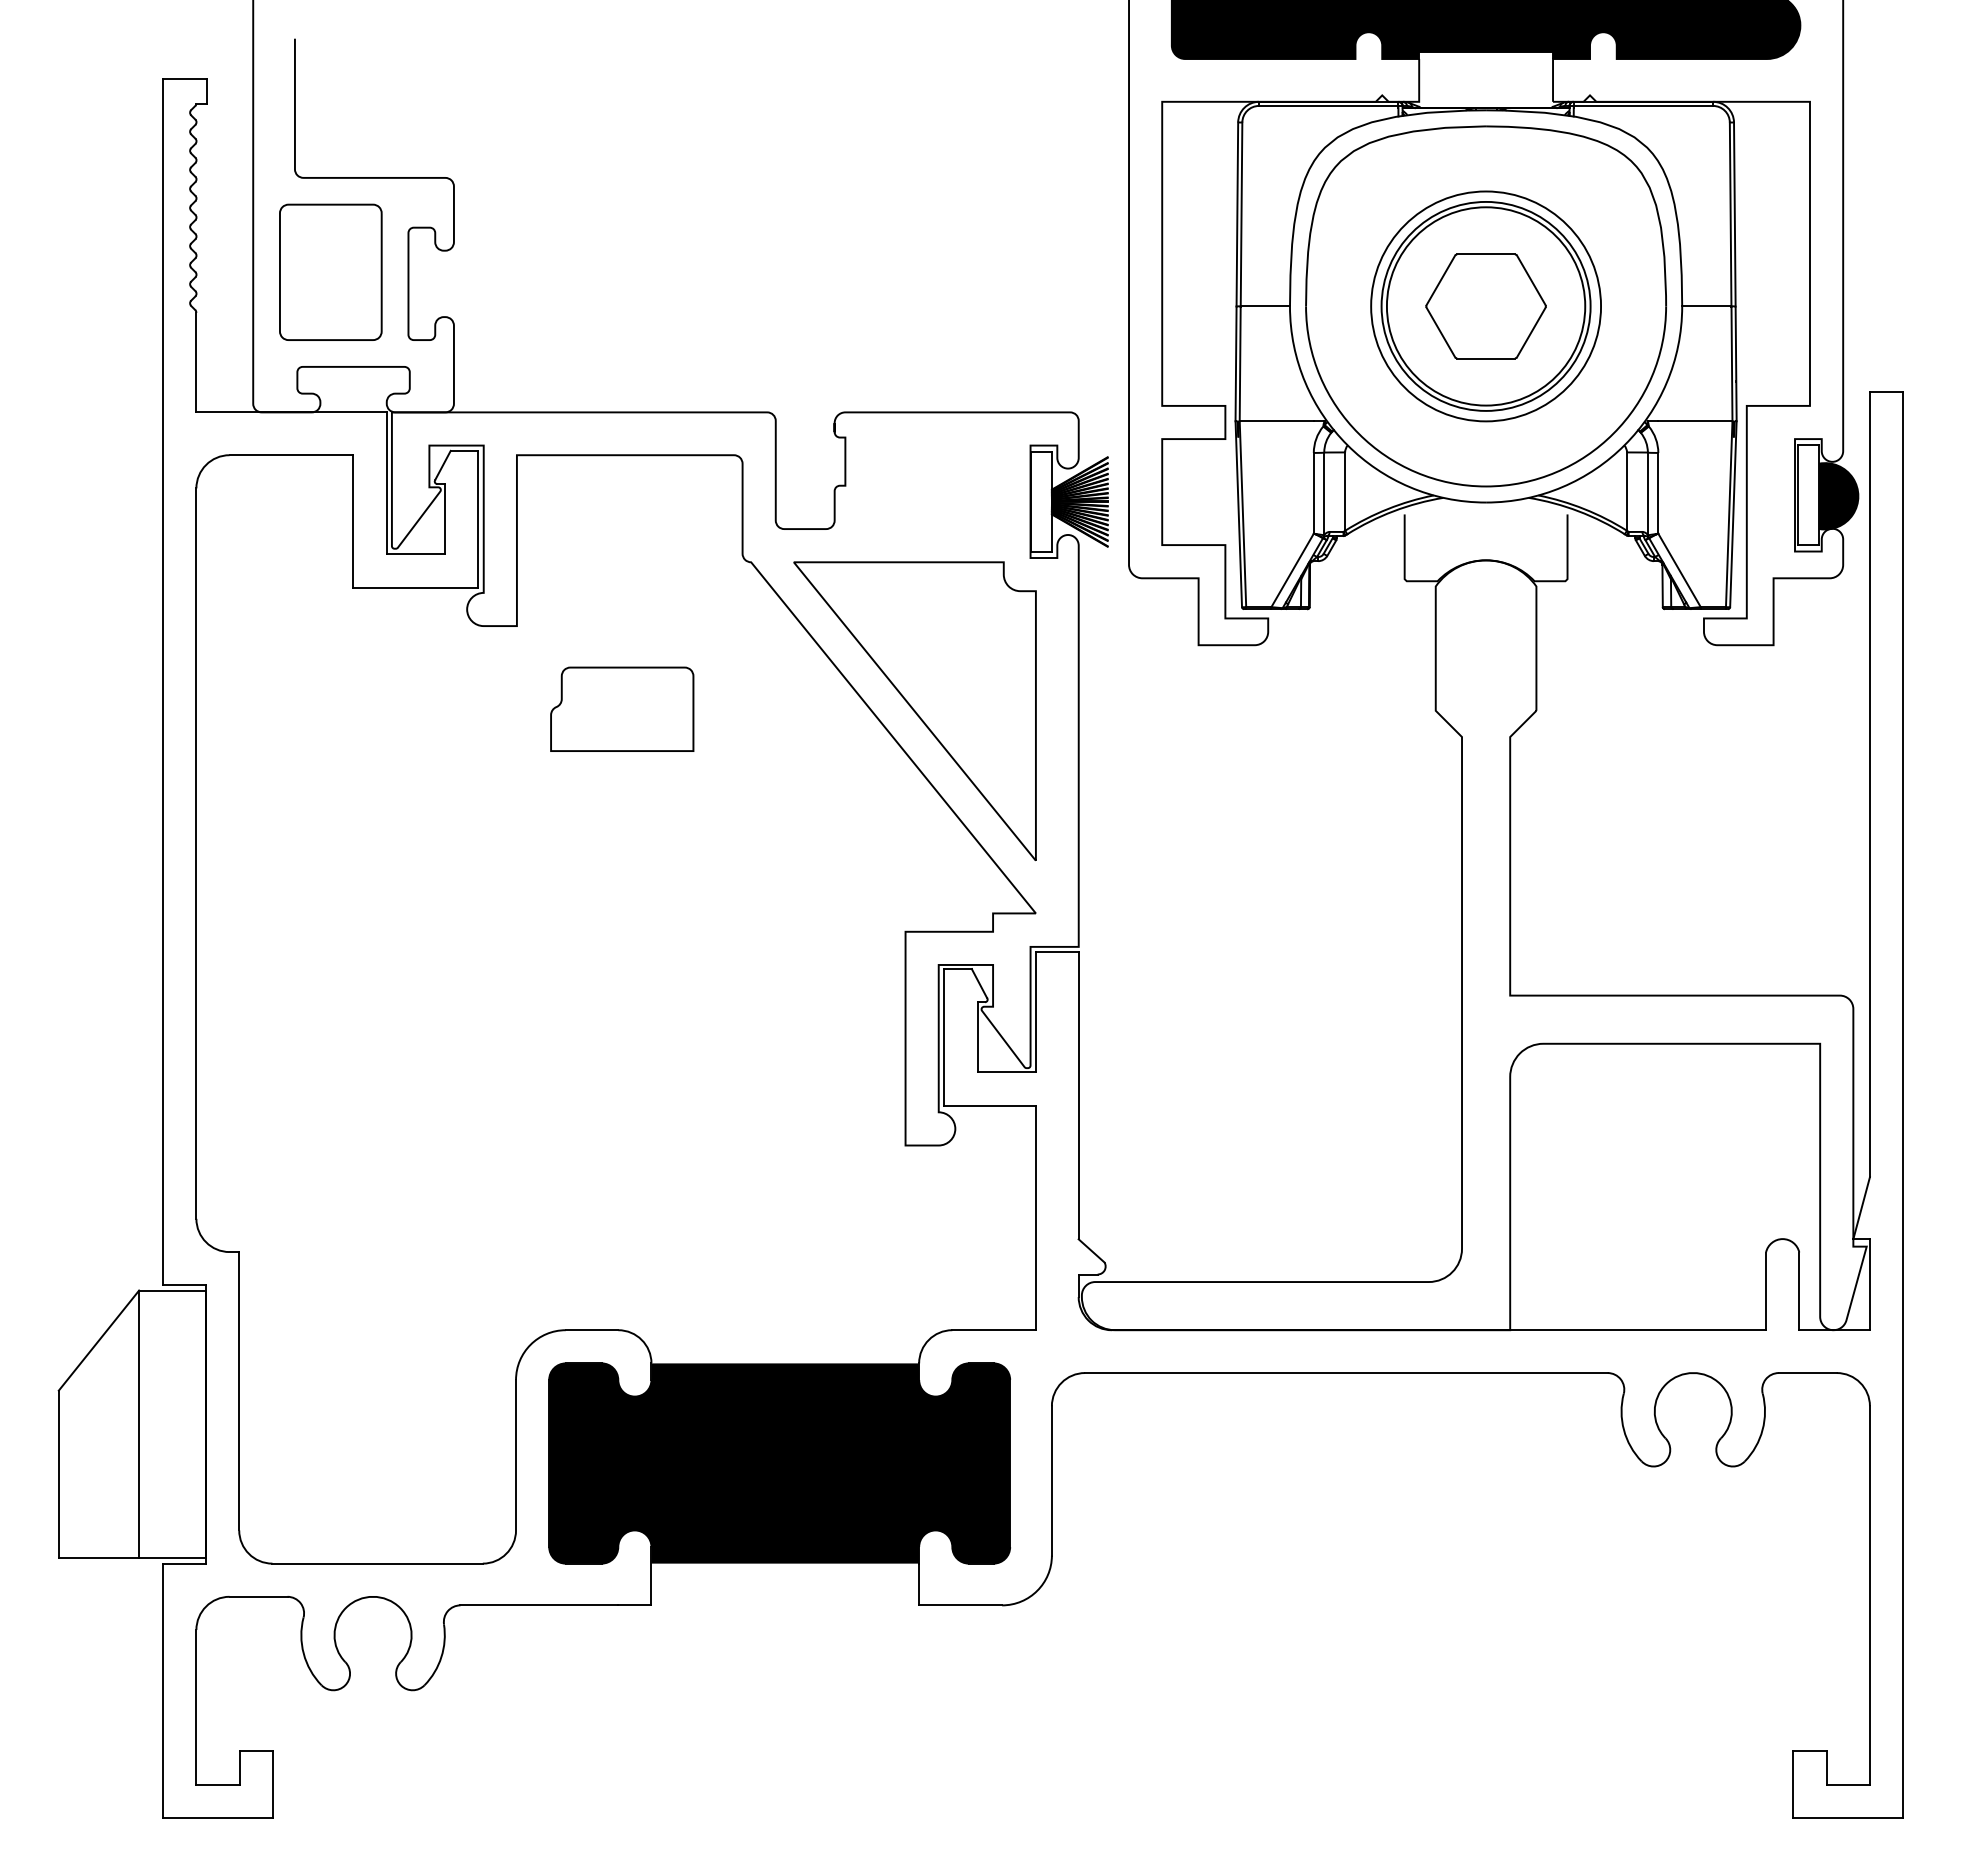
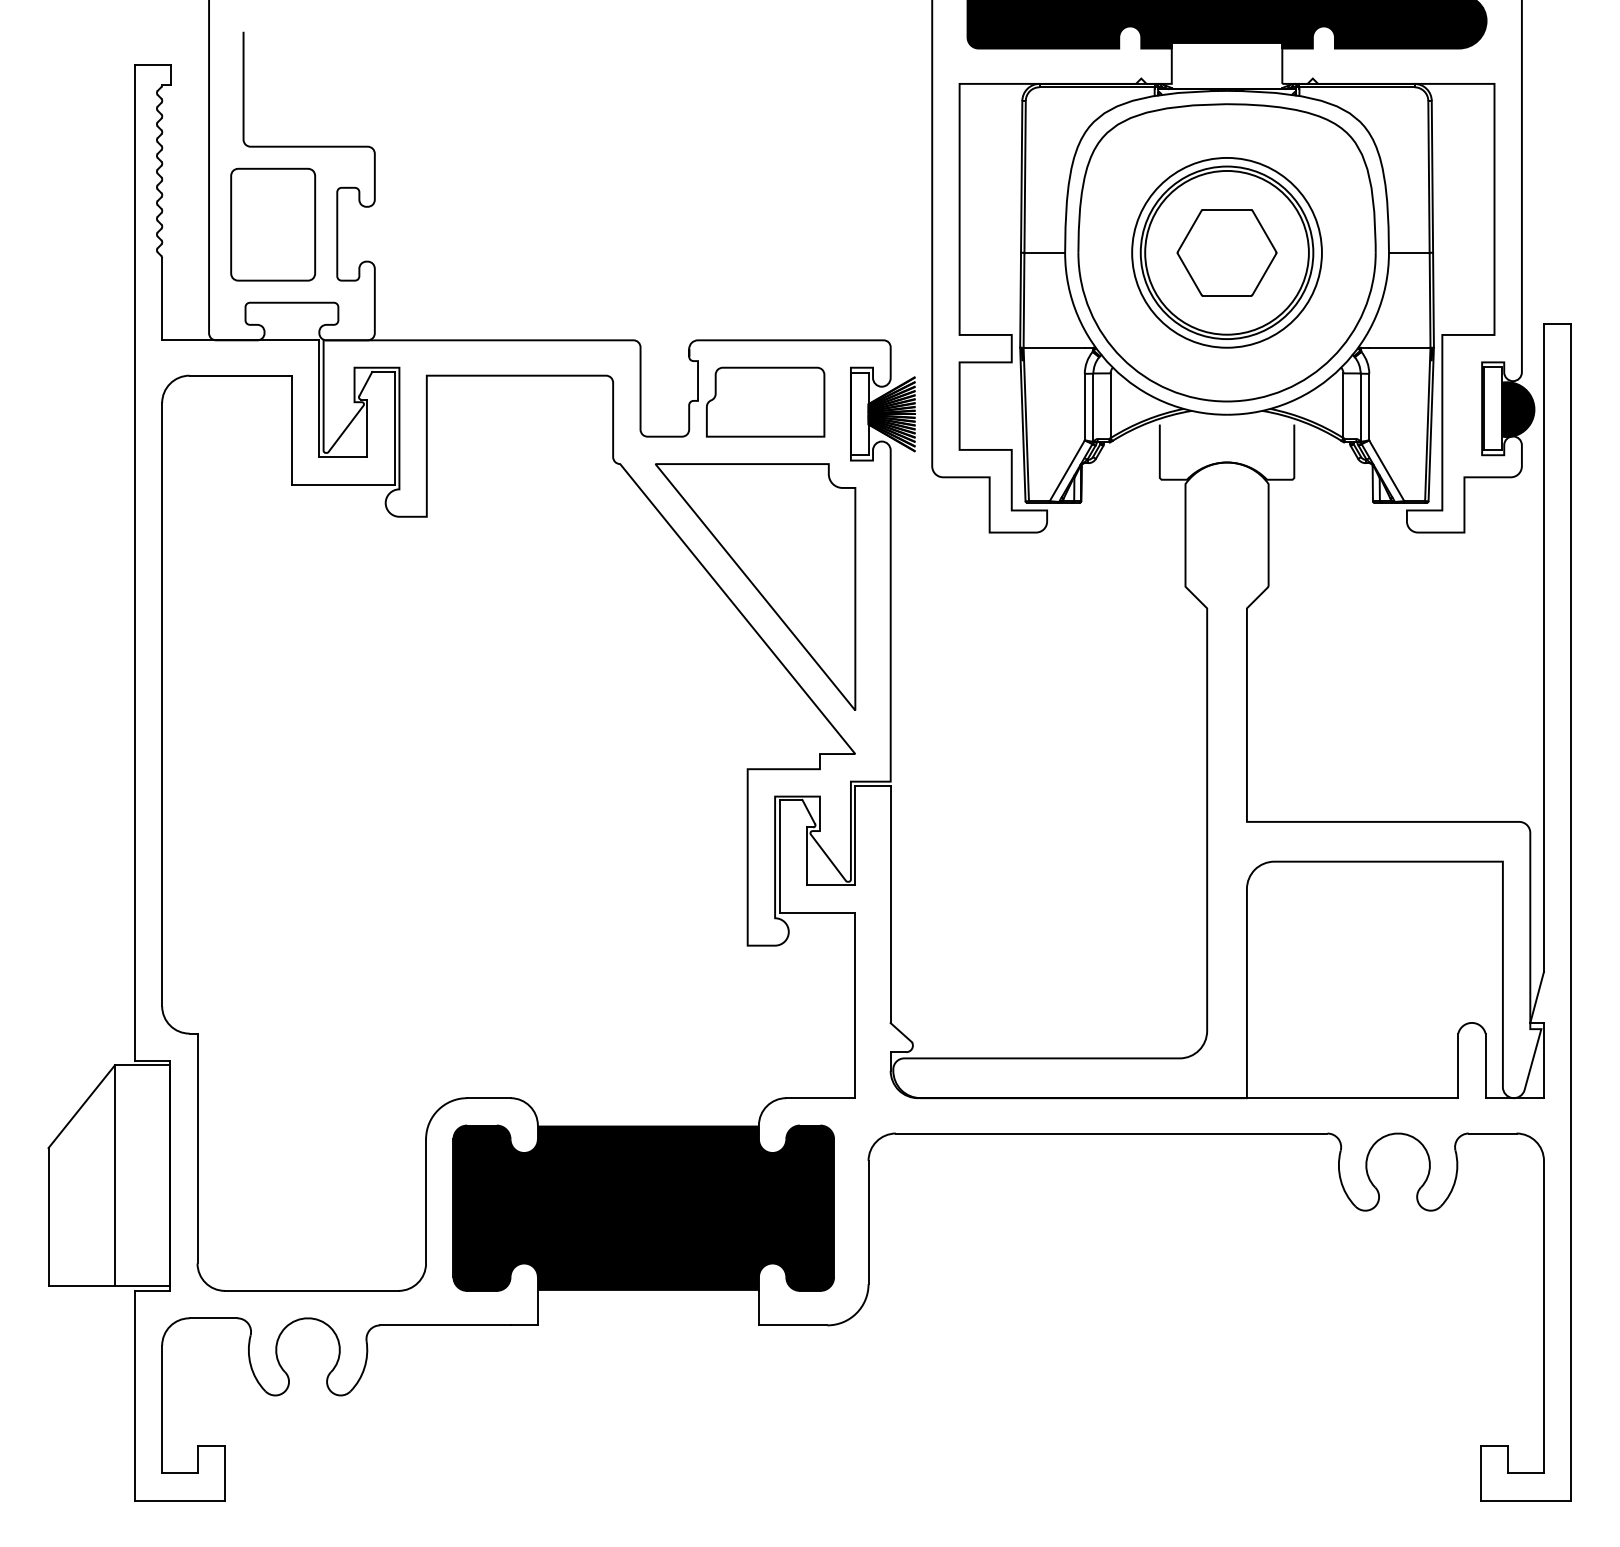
part: (622, 708) -> (765, 401), moved

